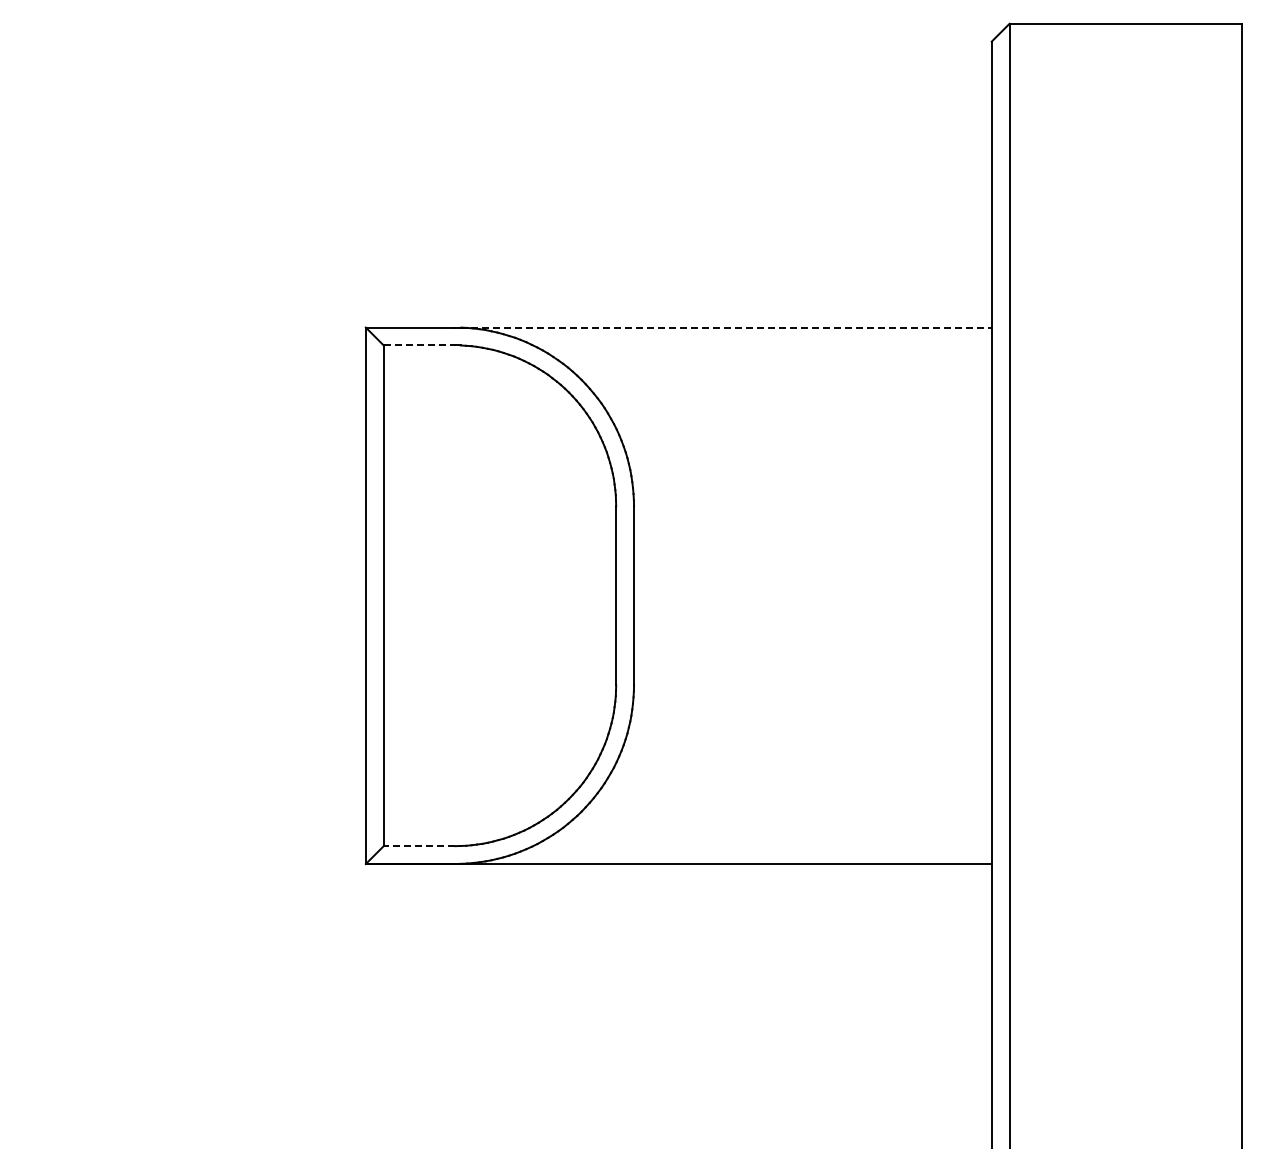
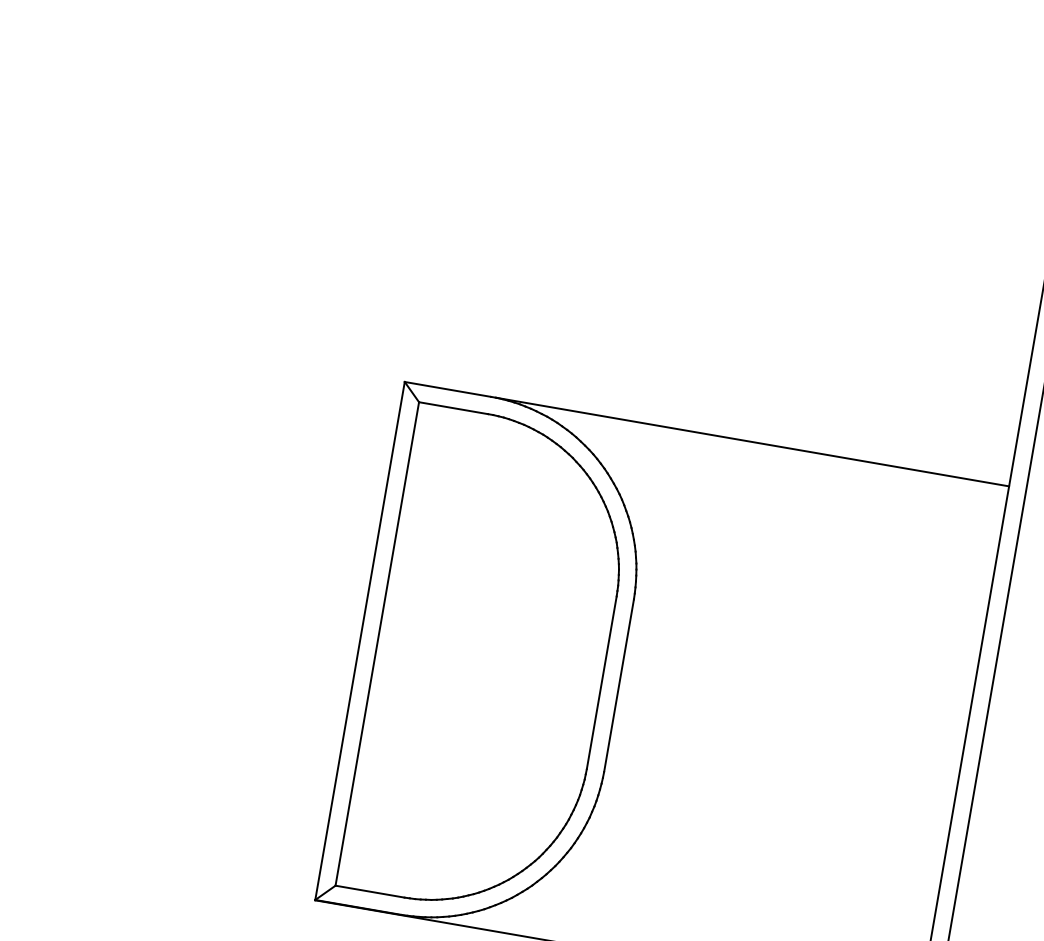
line: (725, 327) -> (752, 441), dashed -> solid
line: (419, 345) -> (453, 408), dashed -> solid
line: (419, 846) -> (370, 891), dashed -> solid

